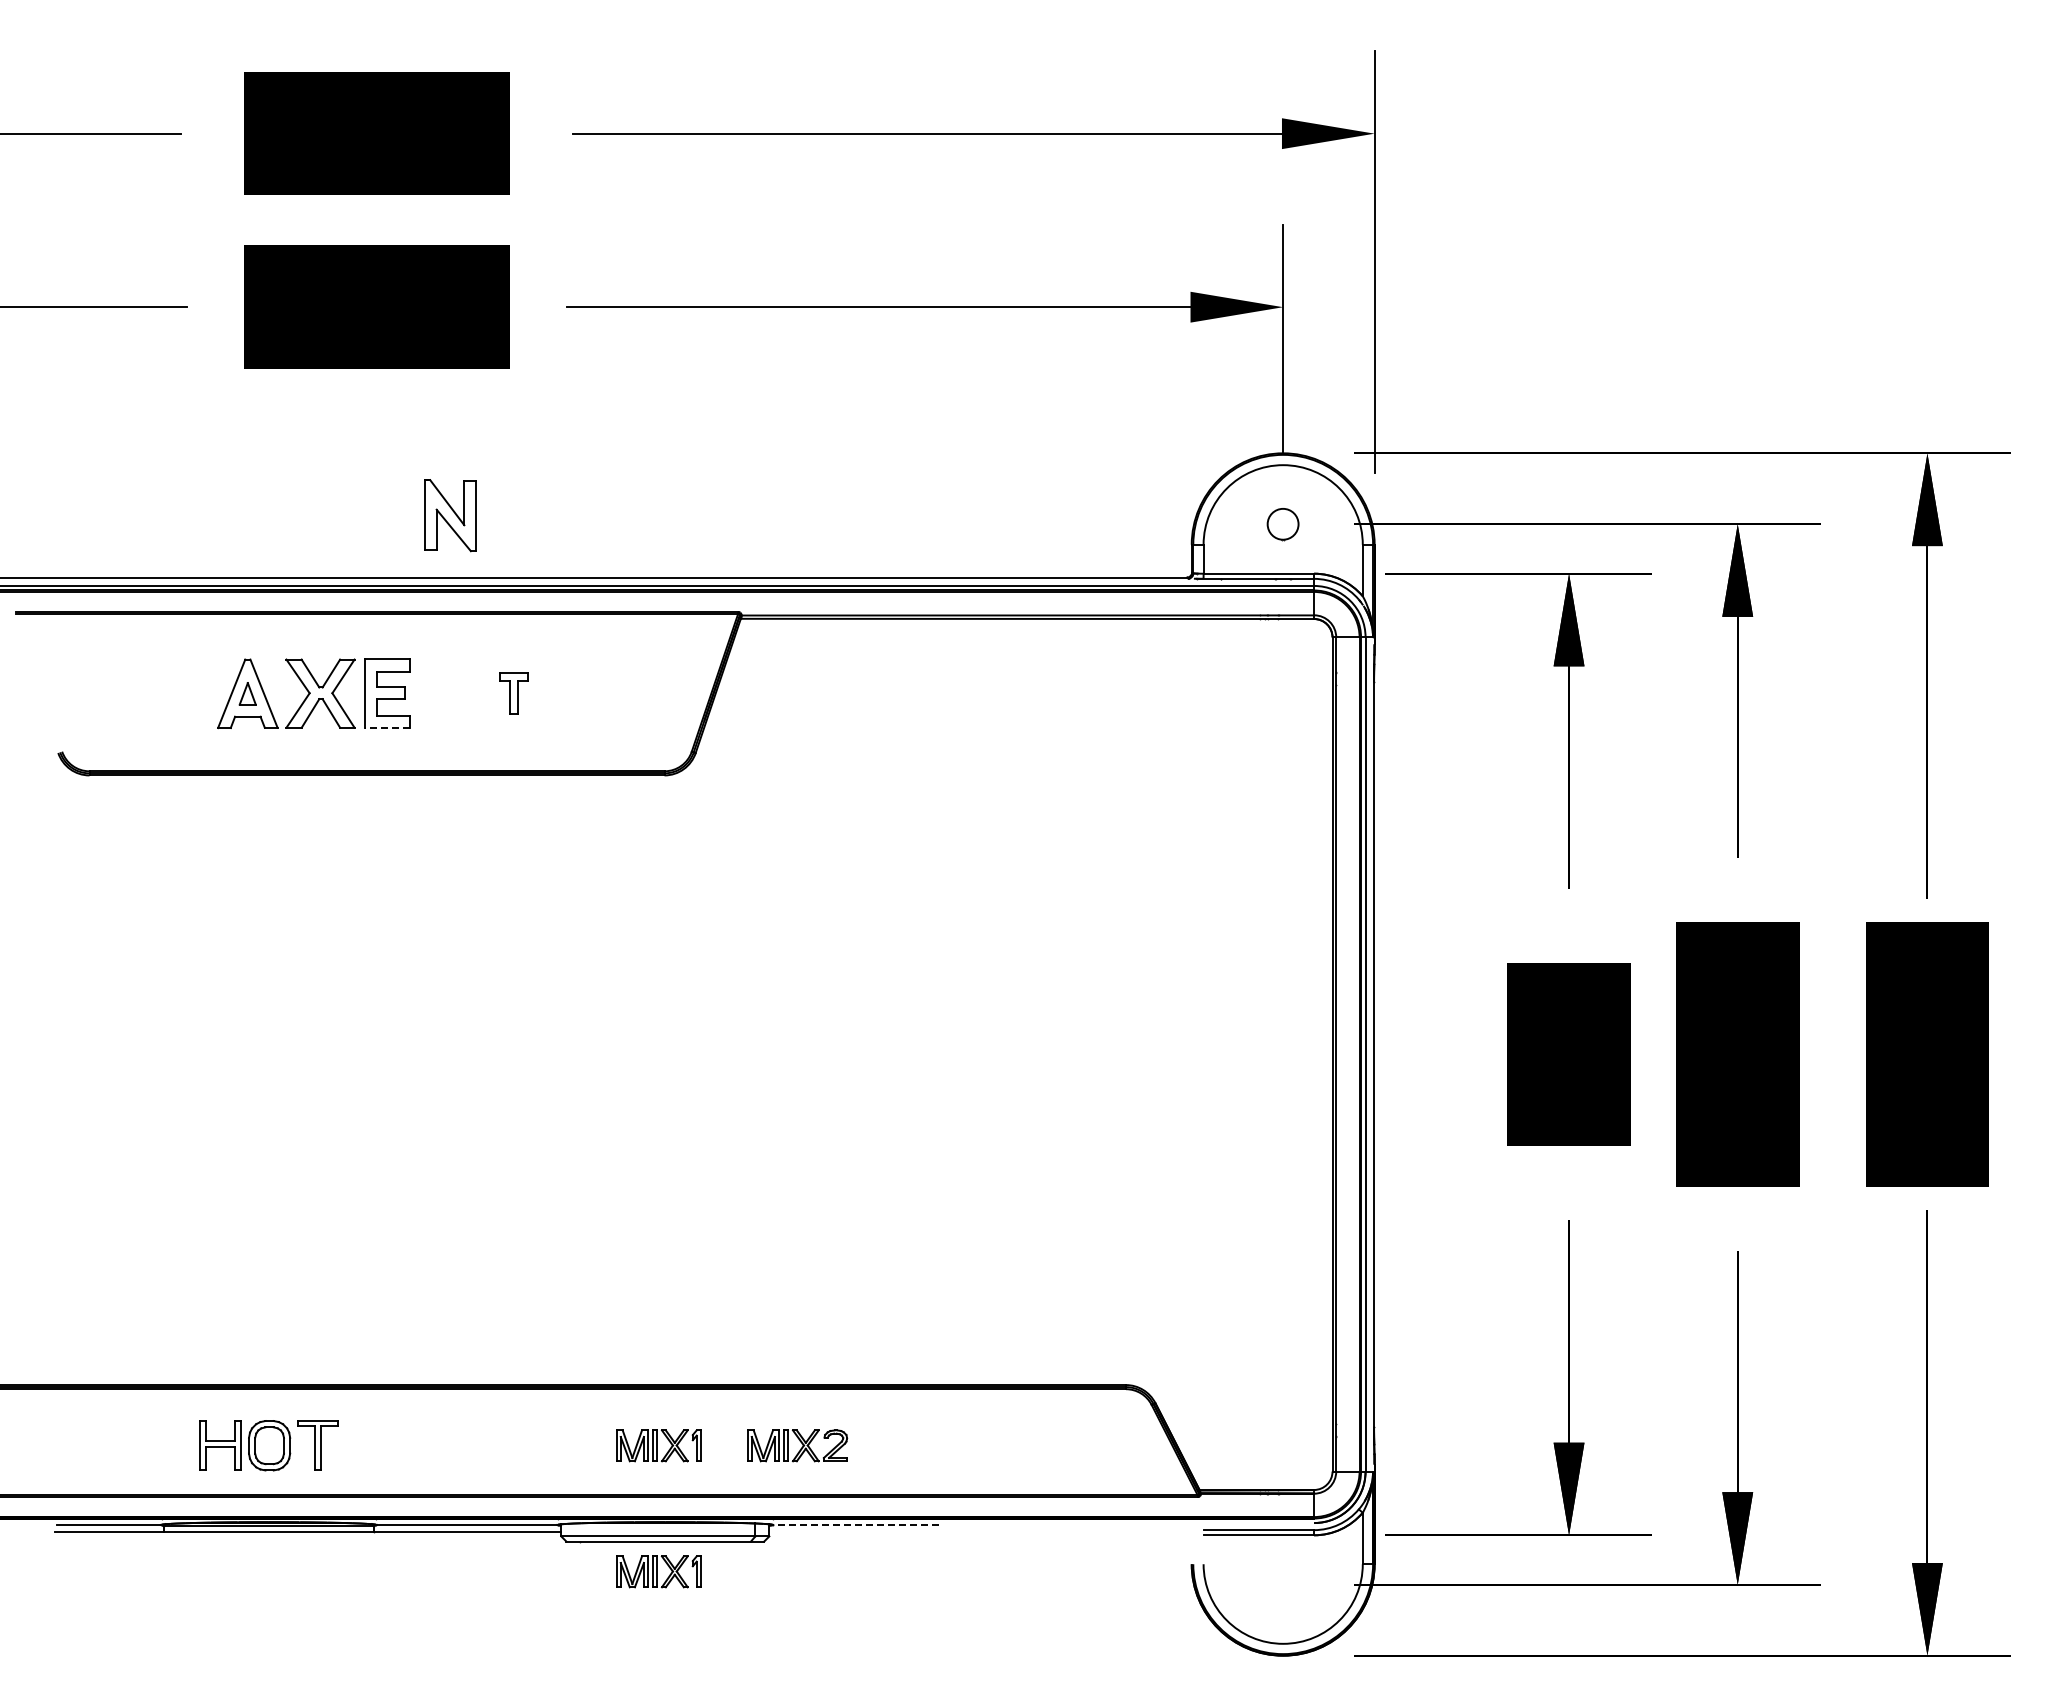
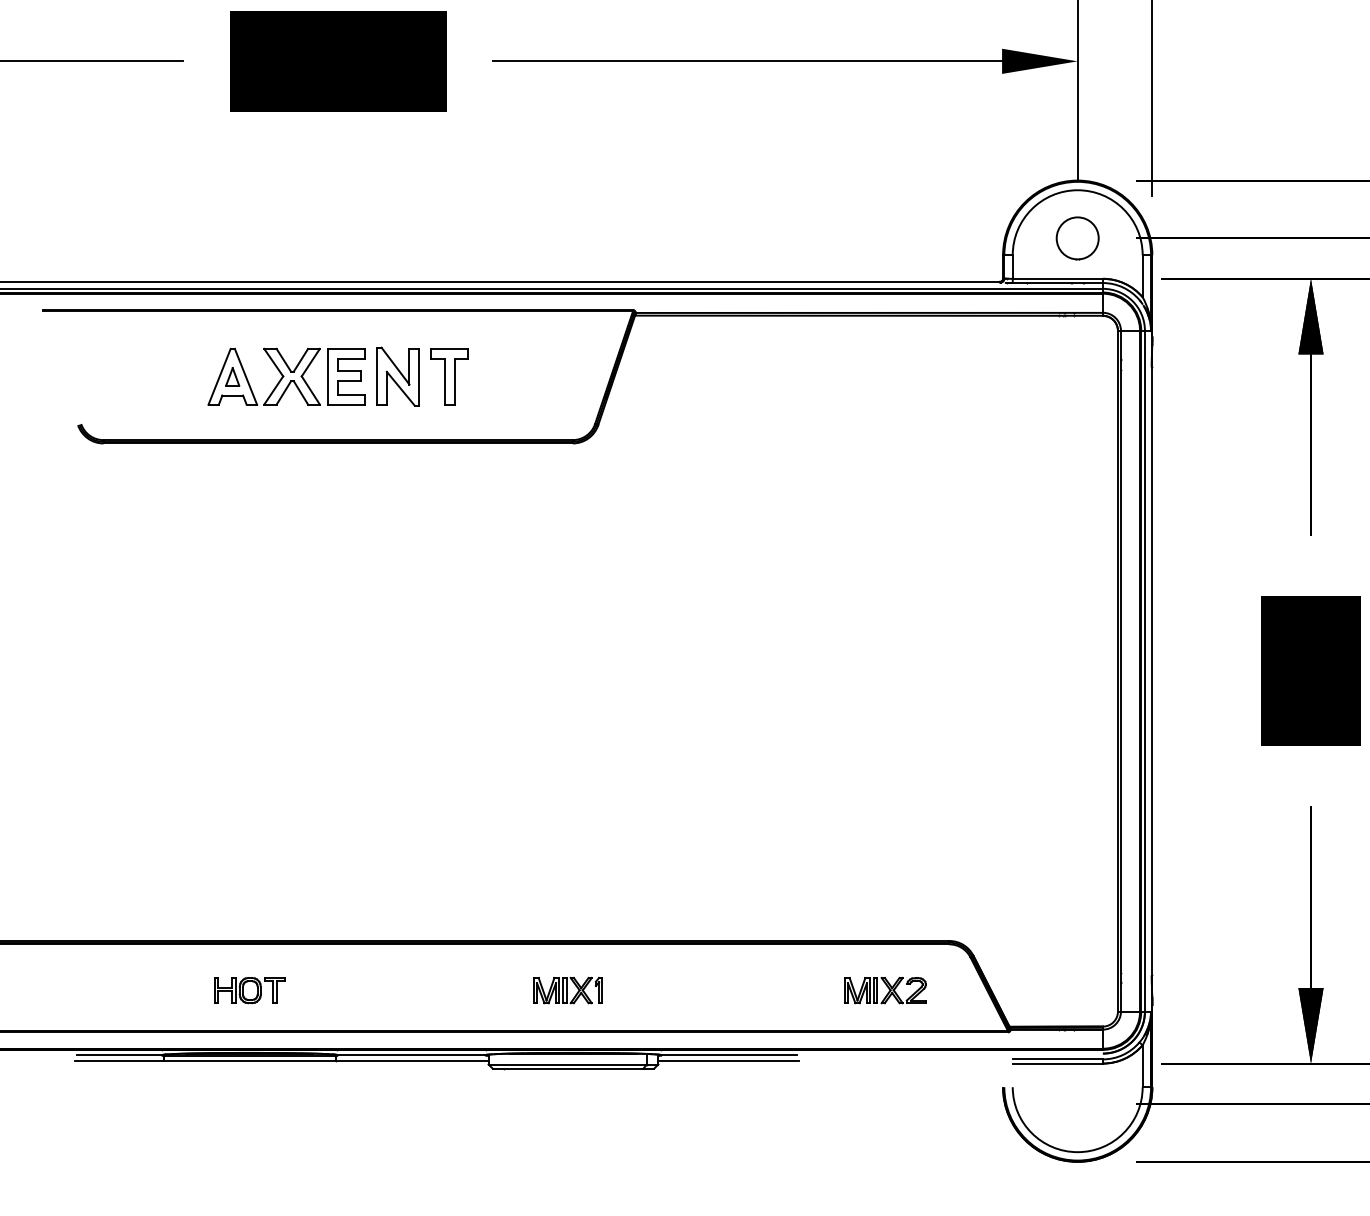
part: (450, 515) -> (398, 376), moved
part: (1282, 524) -> (1077, 238), size x1.67
part: (513, 693) -> (449, 376), size x1.67
line: (386, 727) -> (345, 404), dashed -> solid
part: (268, 1445) -> (249, 990), size x0.62
part: (797, 1445) -> (885, 990), moved
line: (855, 1524) -> (728, 1054), dashed -> solid
line: (855, 1531) -> (728, 1060), added
part: (658, 1571) -> (567, 1093), removed

